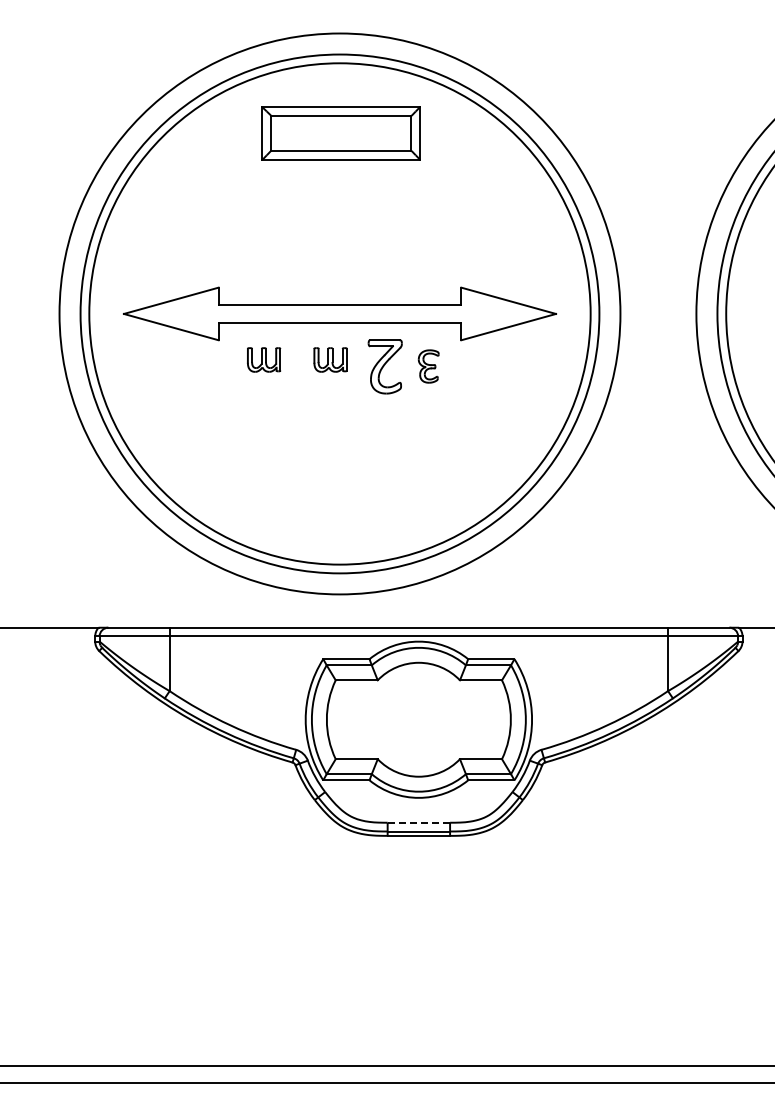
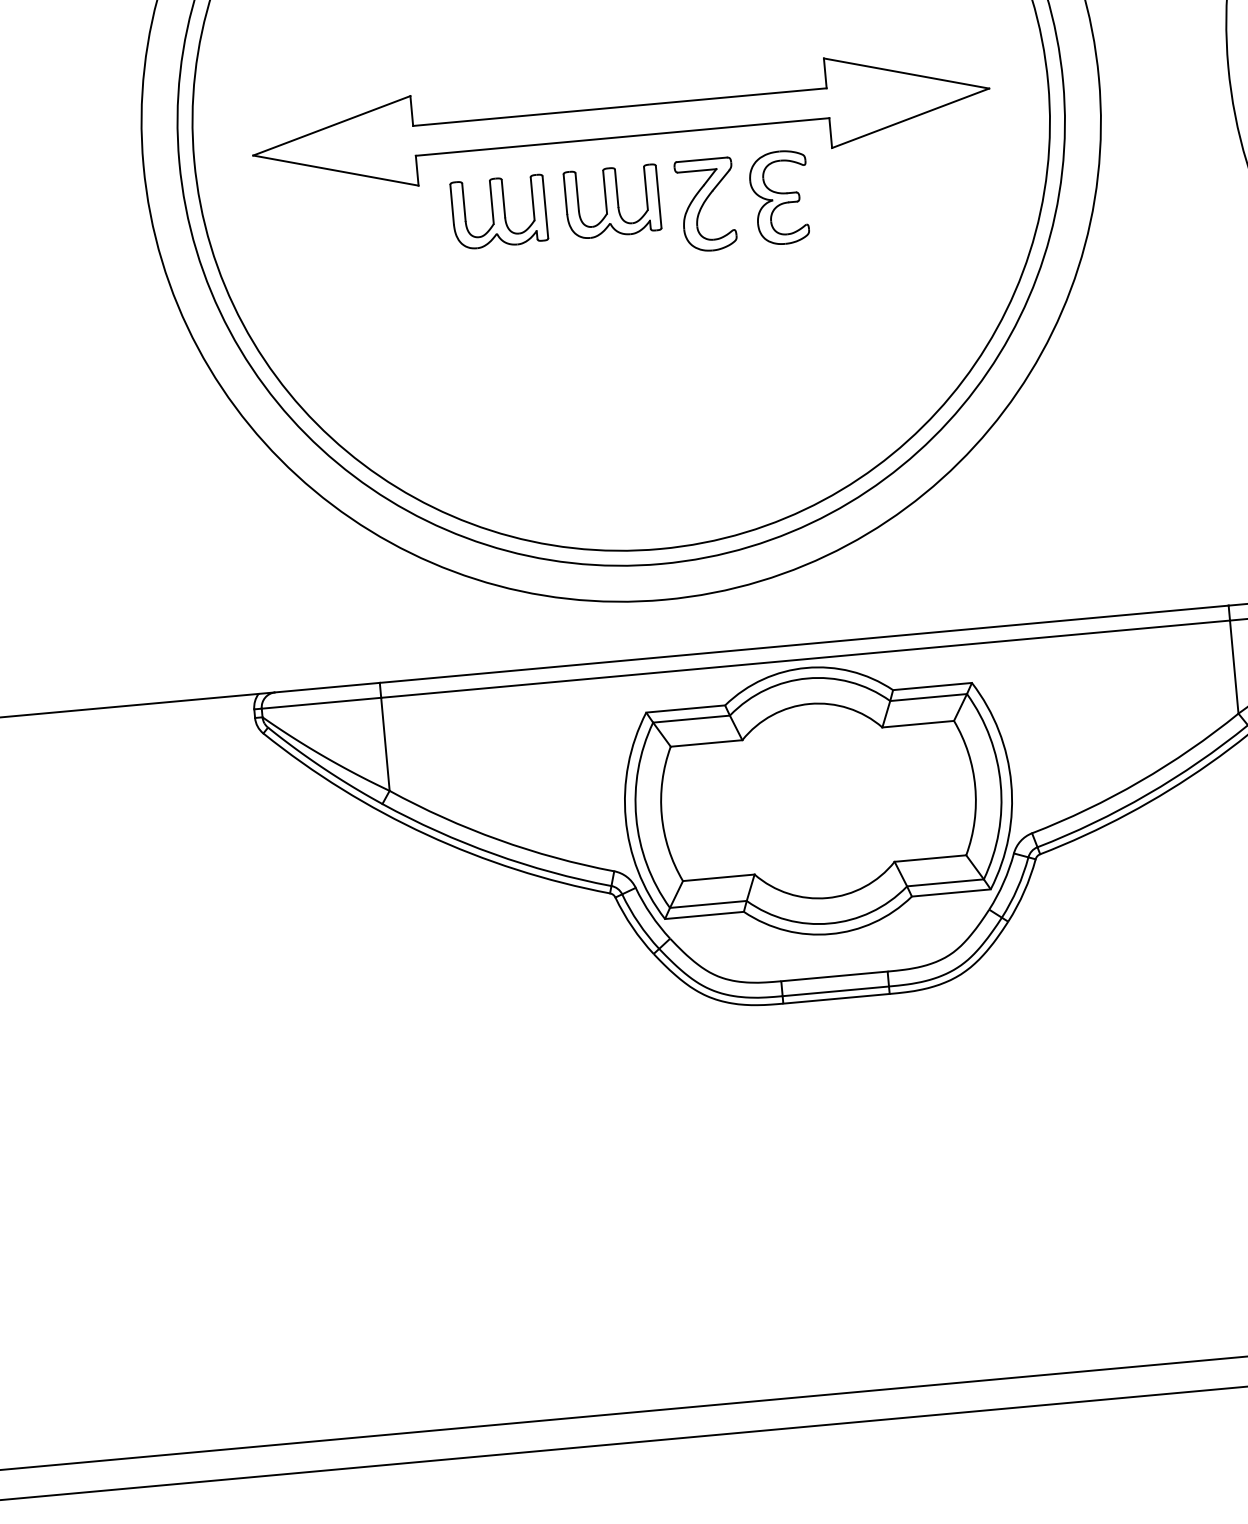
part: (263, 359) -> (498, 211), size x1.67
part: (330, 359) -> (612, 201), size x1.67
part: (428, 366) -> (780, 197), size x1.67
line: (419, 822) -> (835, 975), dashed -> solid

